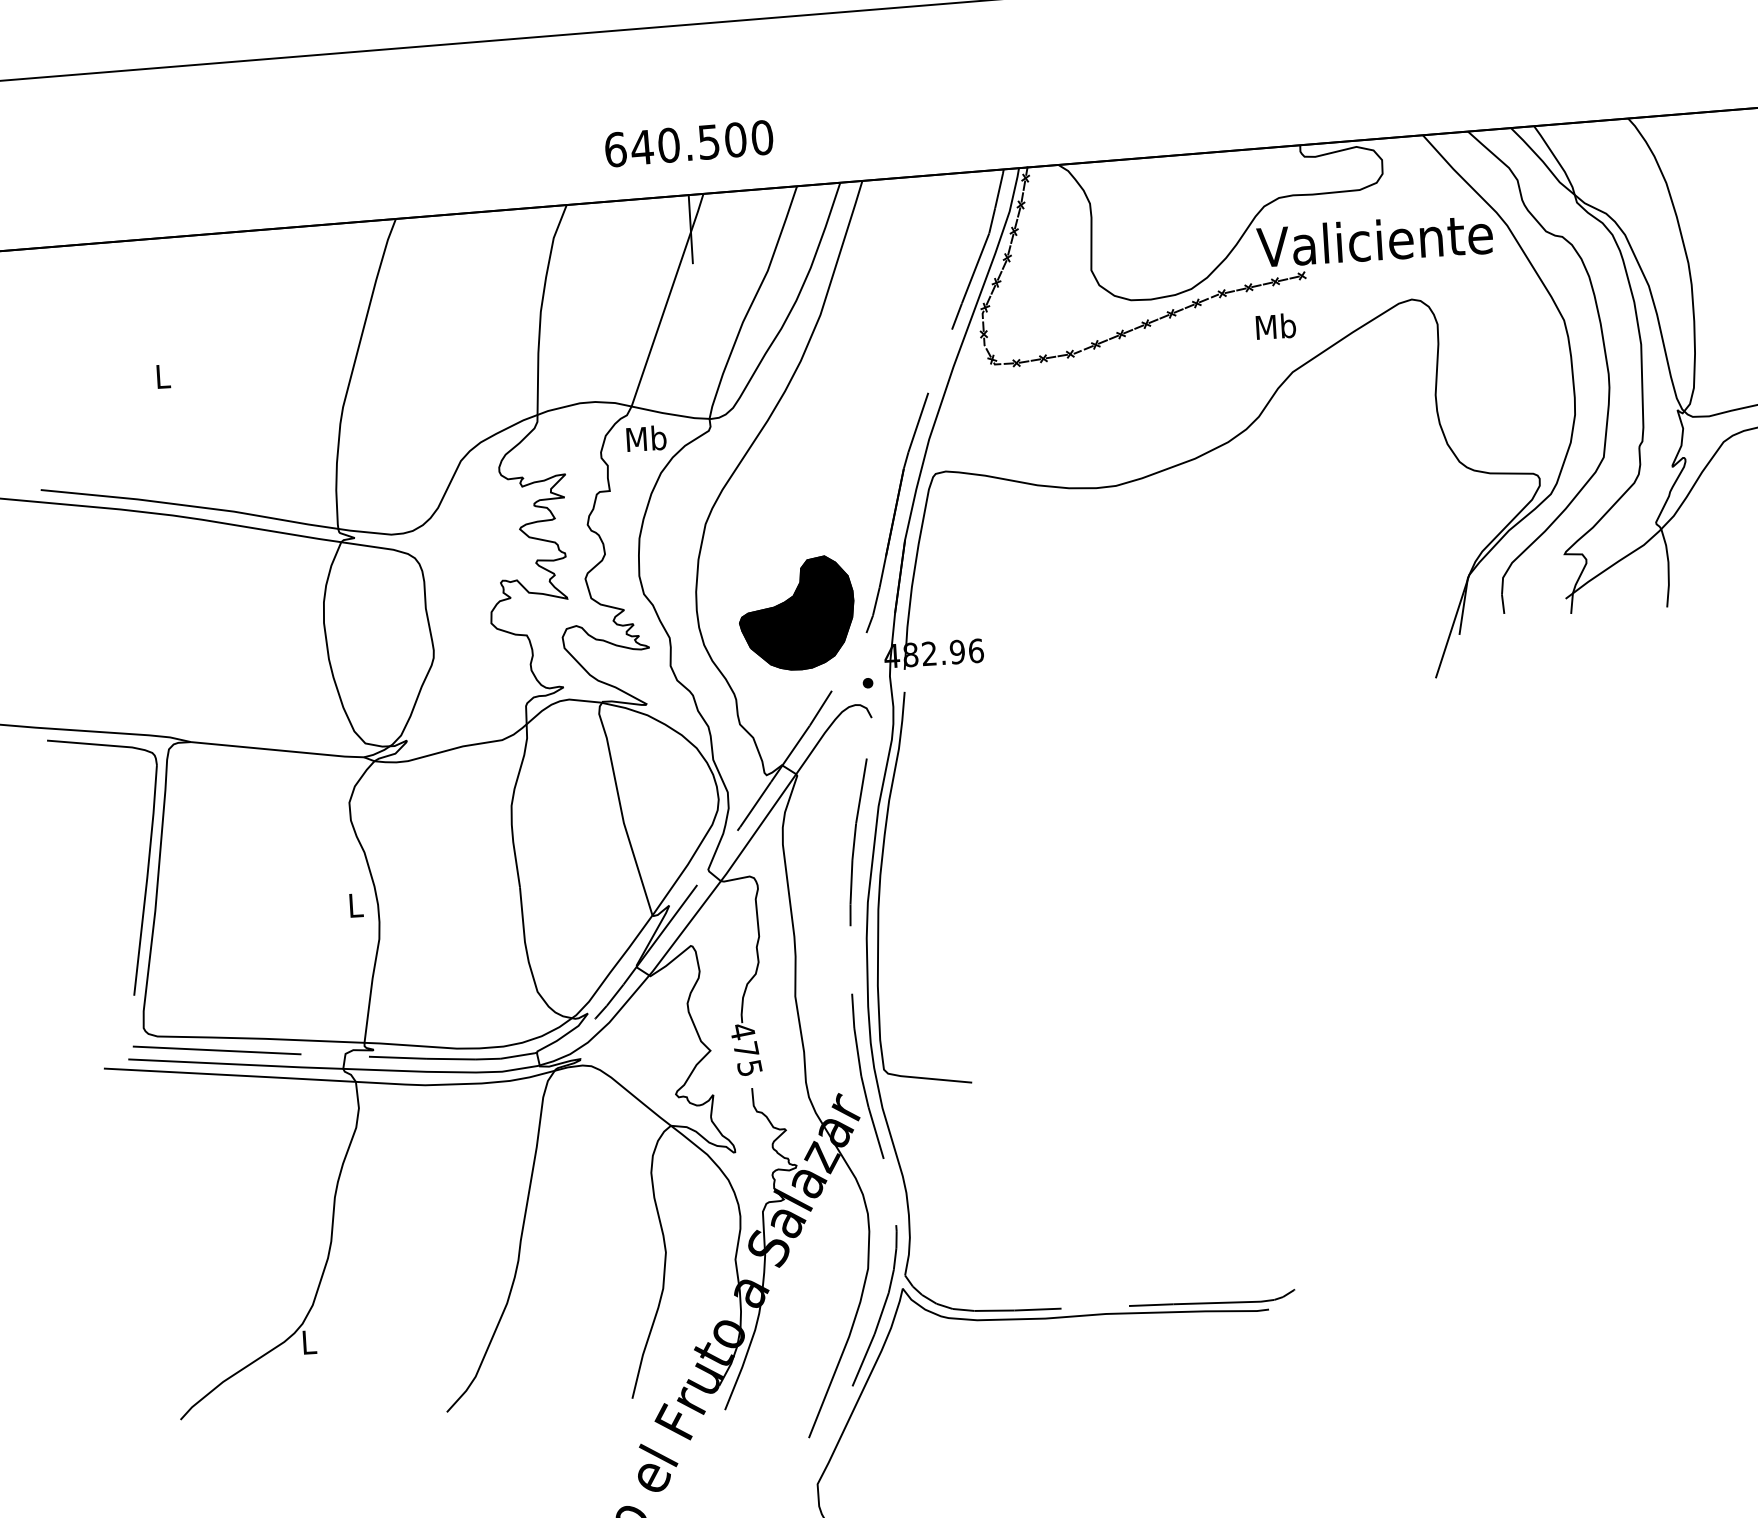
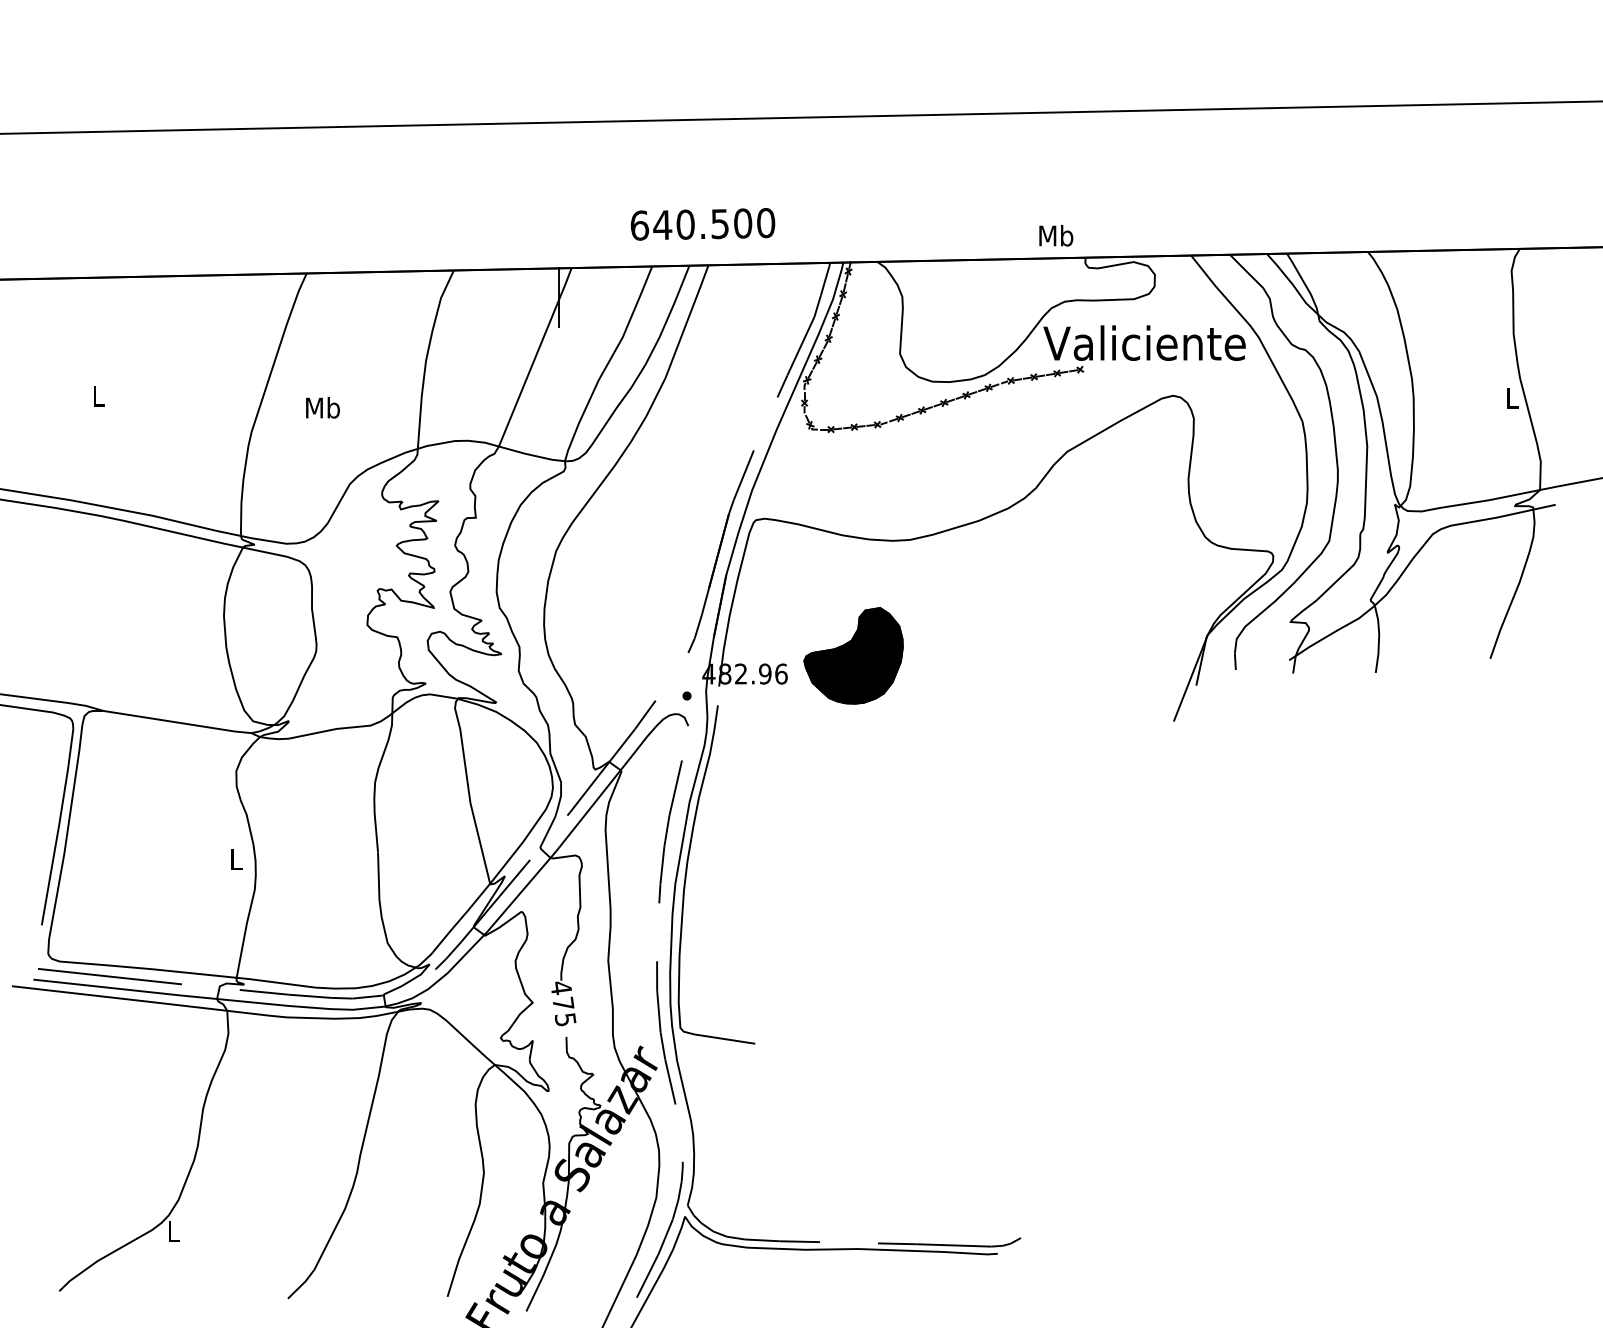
text: (688, 143) -> (702, 224), moved
text: (1276, 326) -> (1056, 235), moved
text: (645, 438) -> (322, 407), moved
part: (796, 613) -> (853, 655), moved

